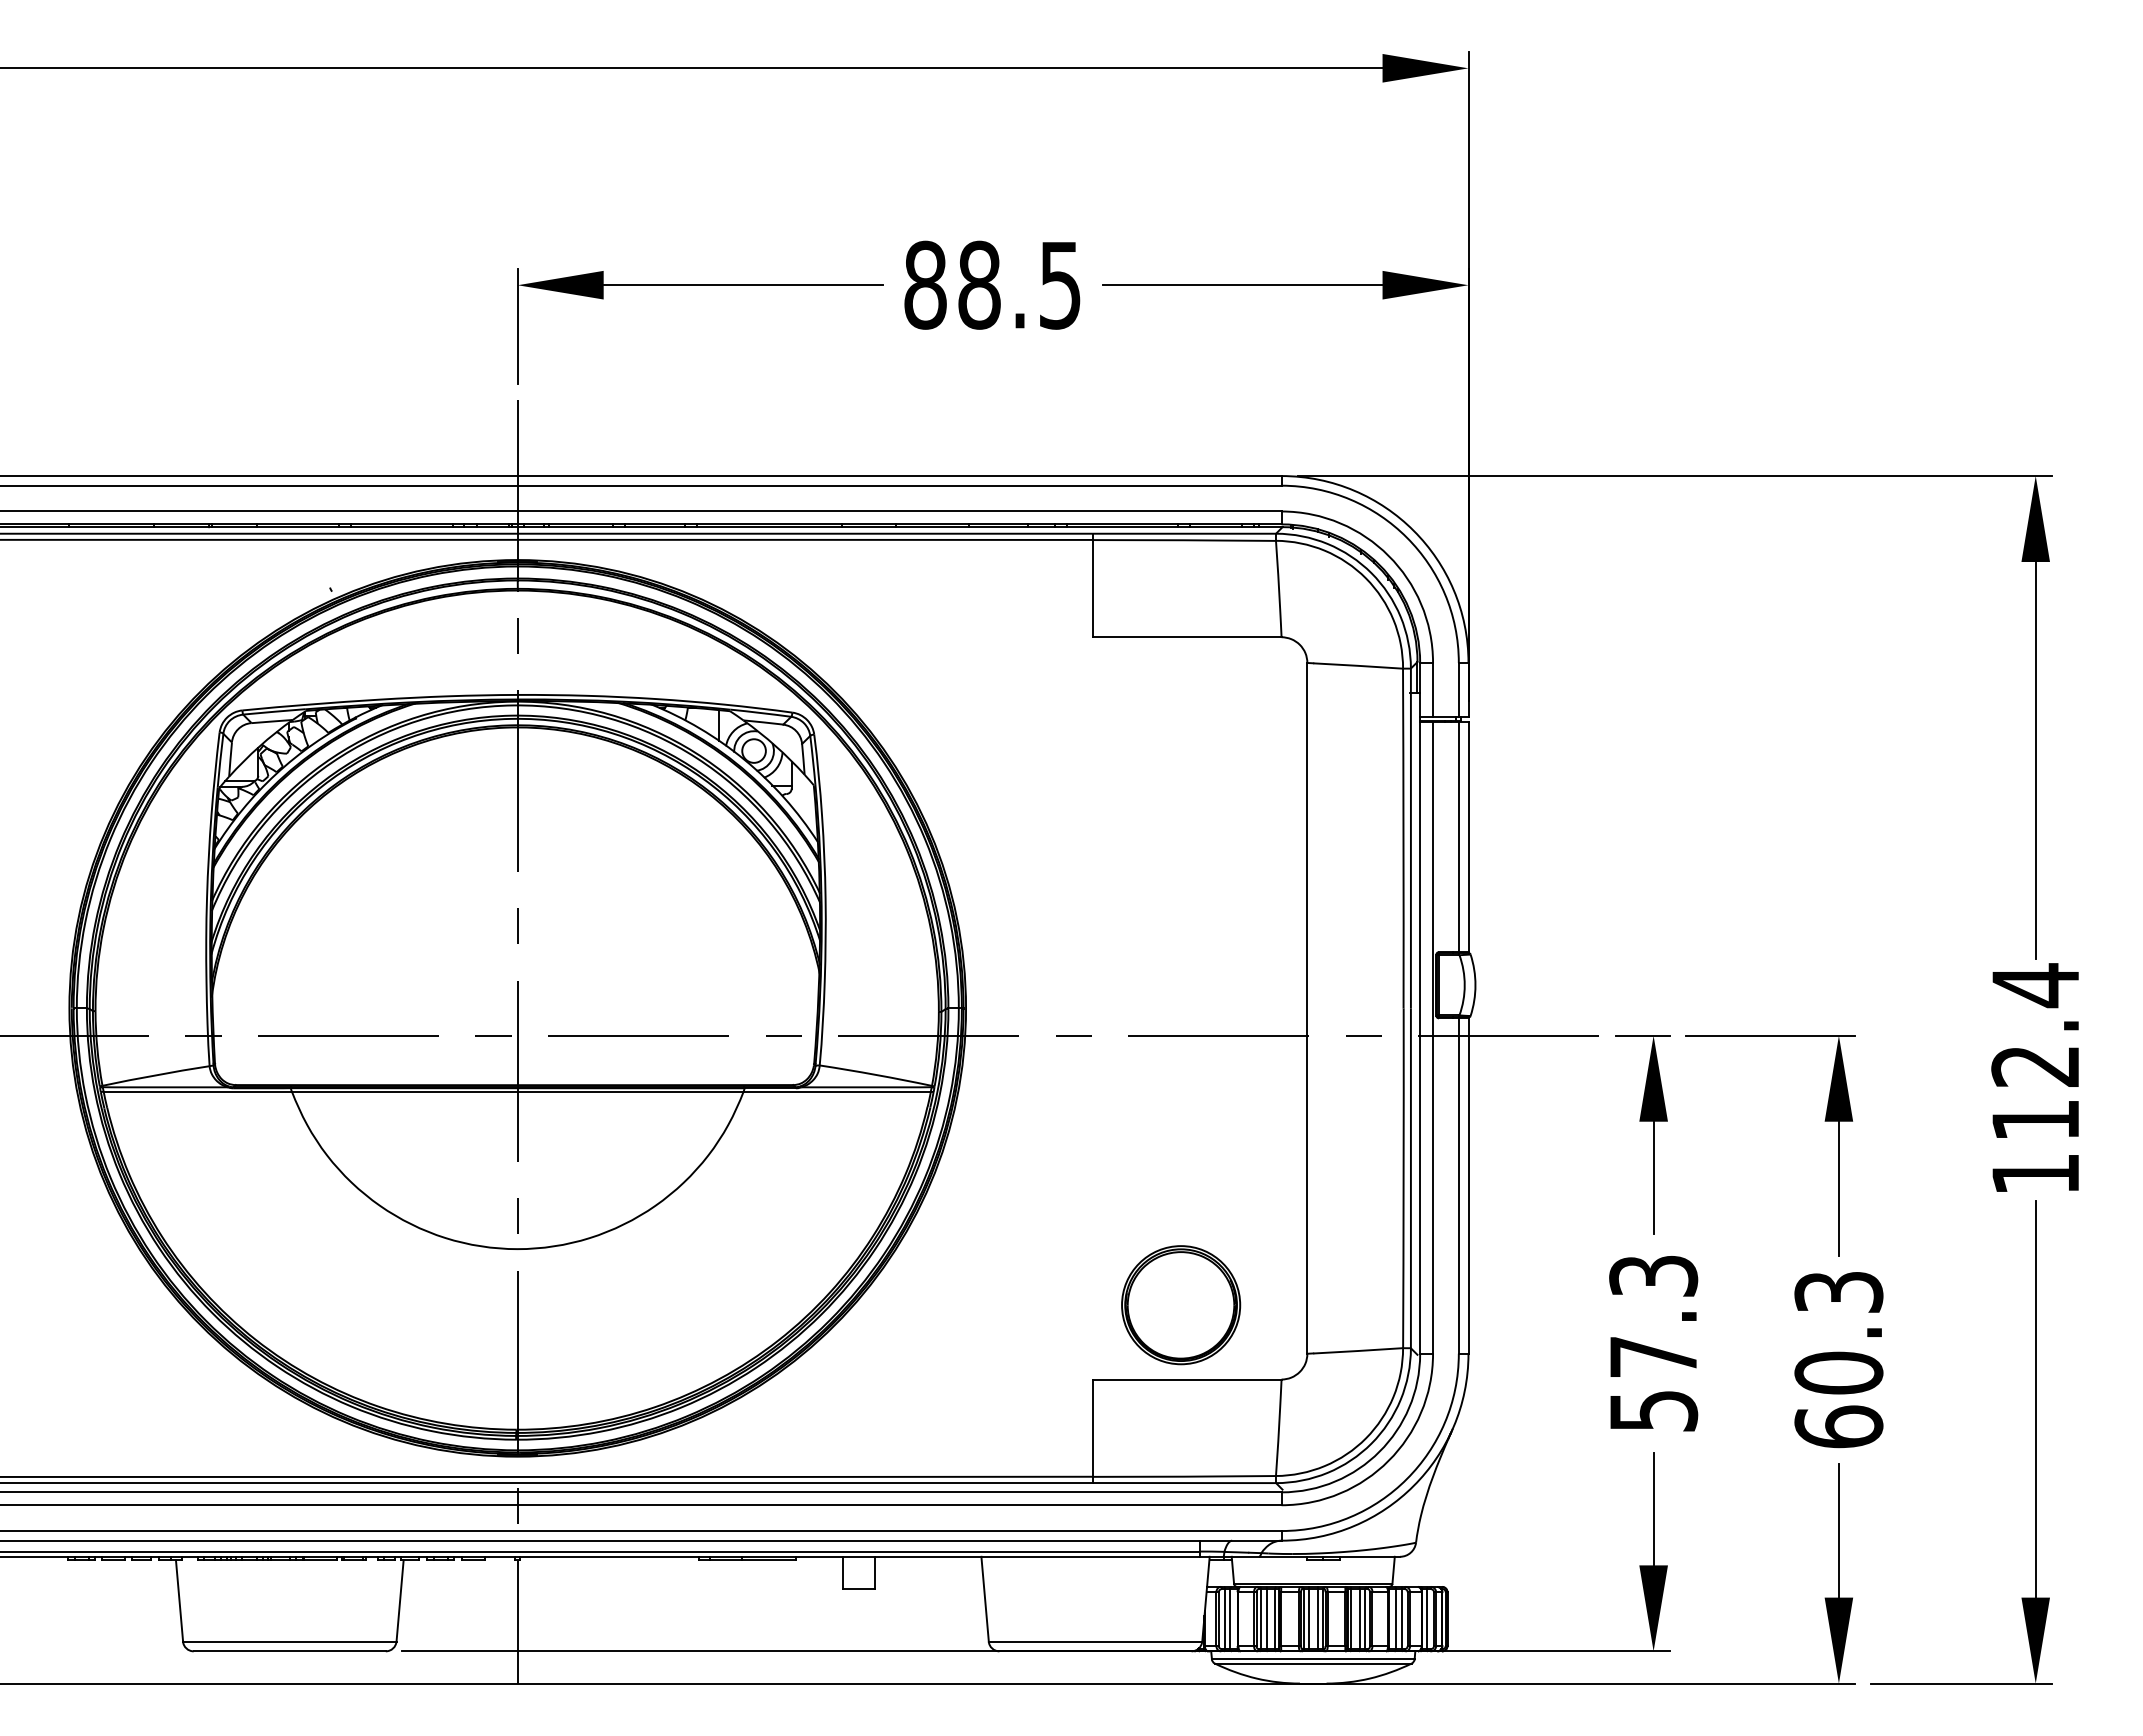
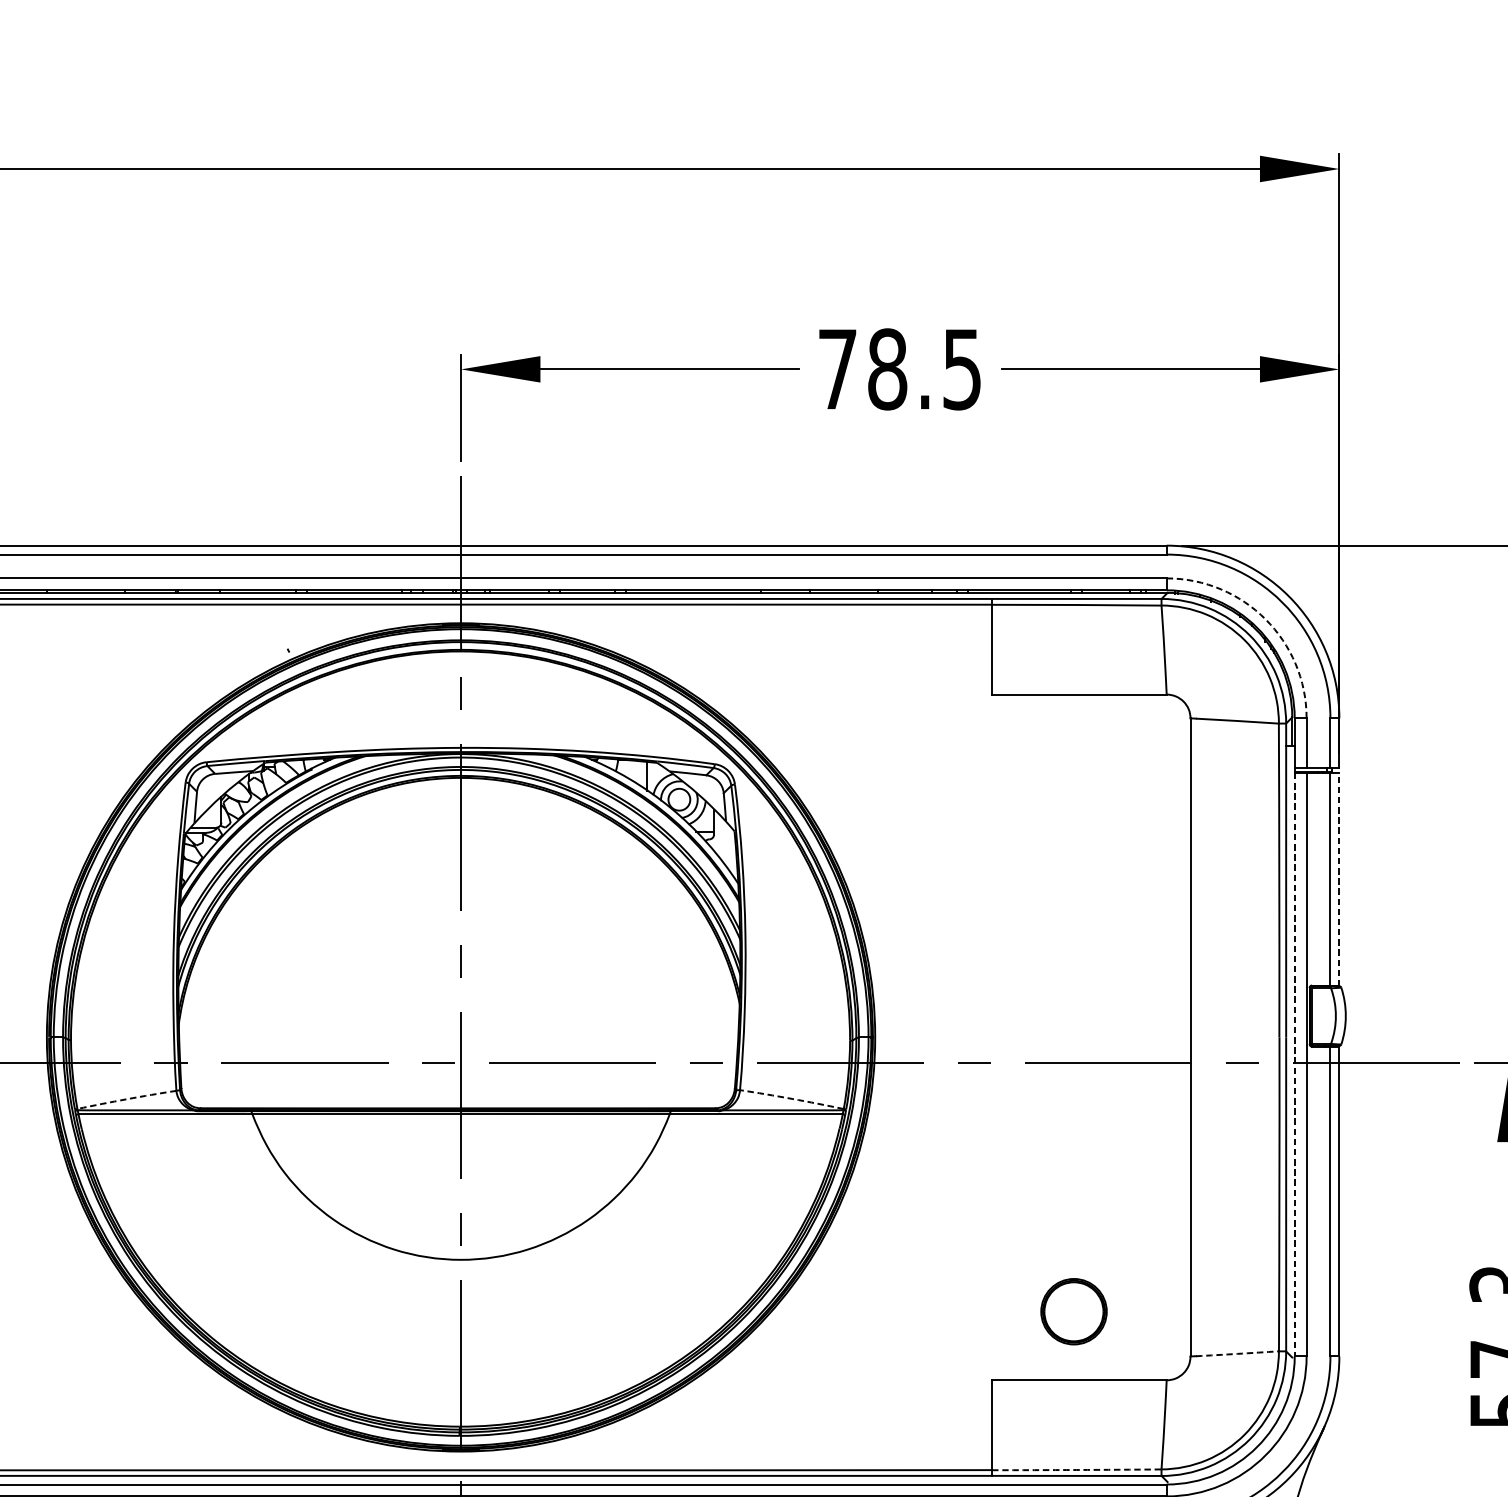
text: (925, 284) -> (837, 368), 88.5 -> 78.5
arc: (1388, 555) -> (1265, 619), solid -> dashed
line: (1468, 837) -> (1339, 879), solid -> dashed
line: (1420, 1037) -> (1295, 1064), solid -> dashed
arc: (876, 1074) -> (792, 1098), solid -> dashed
arc: (155, 1075) -> (126, 1099), solid -> dashed
part: (1181, 1305) -> (1074, 1311), size x0.6
arc: (1358, 1350) -> (1237, 1353), solid -> dashed
arc: (1184, 1476) -> (1077, 1469), solid -> dashed

